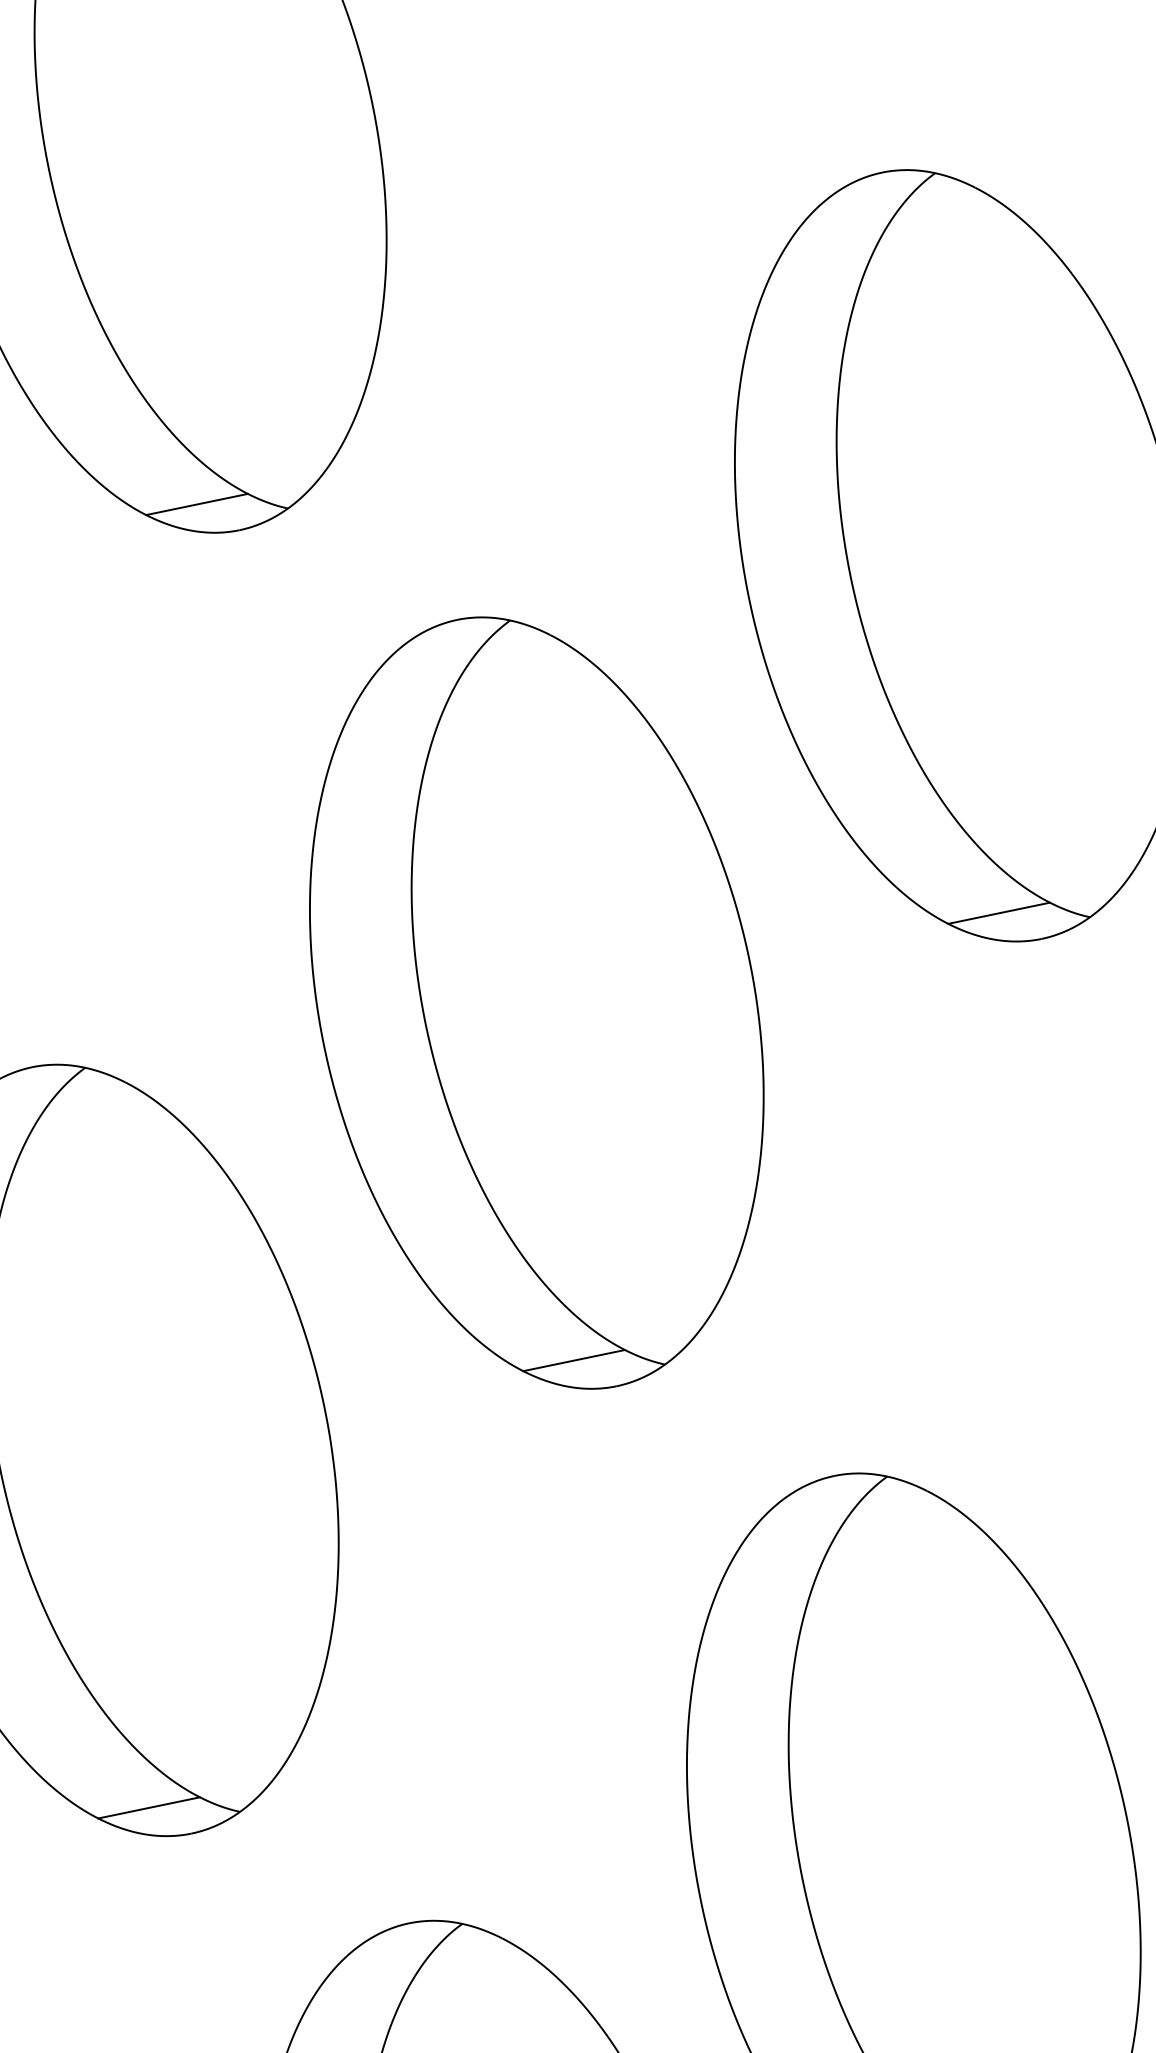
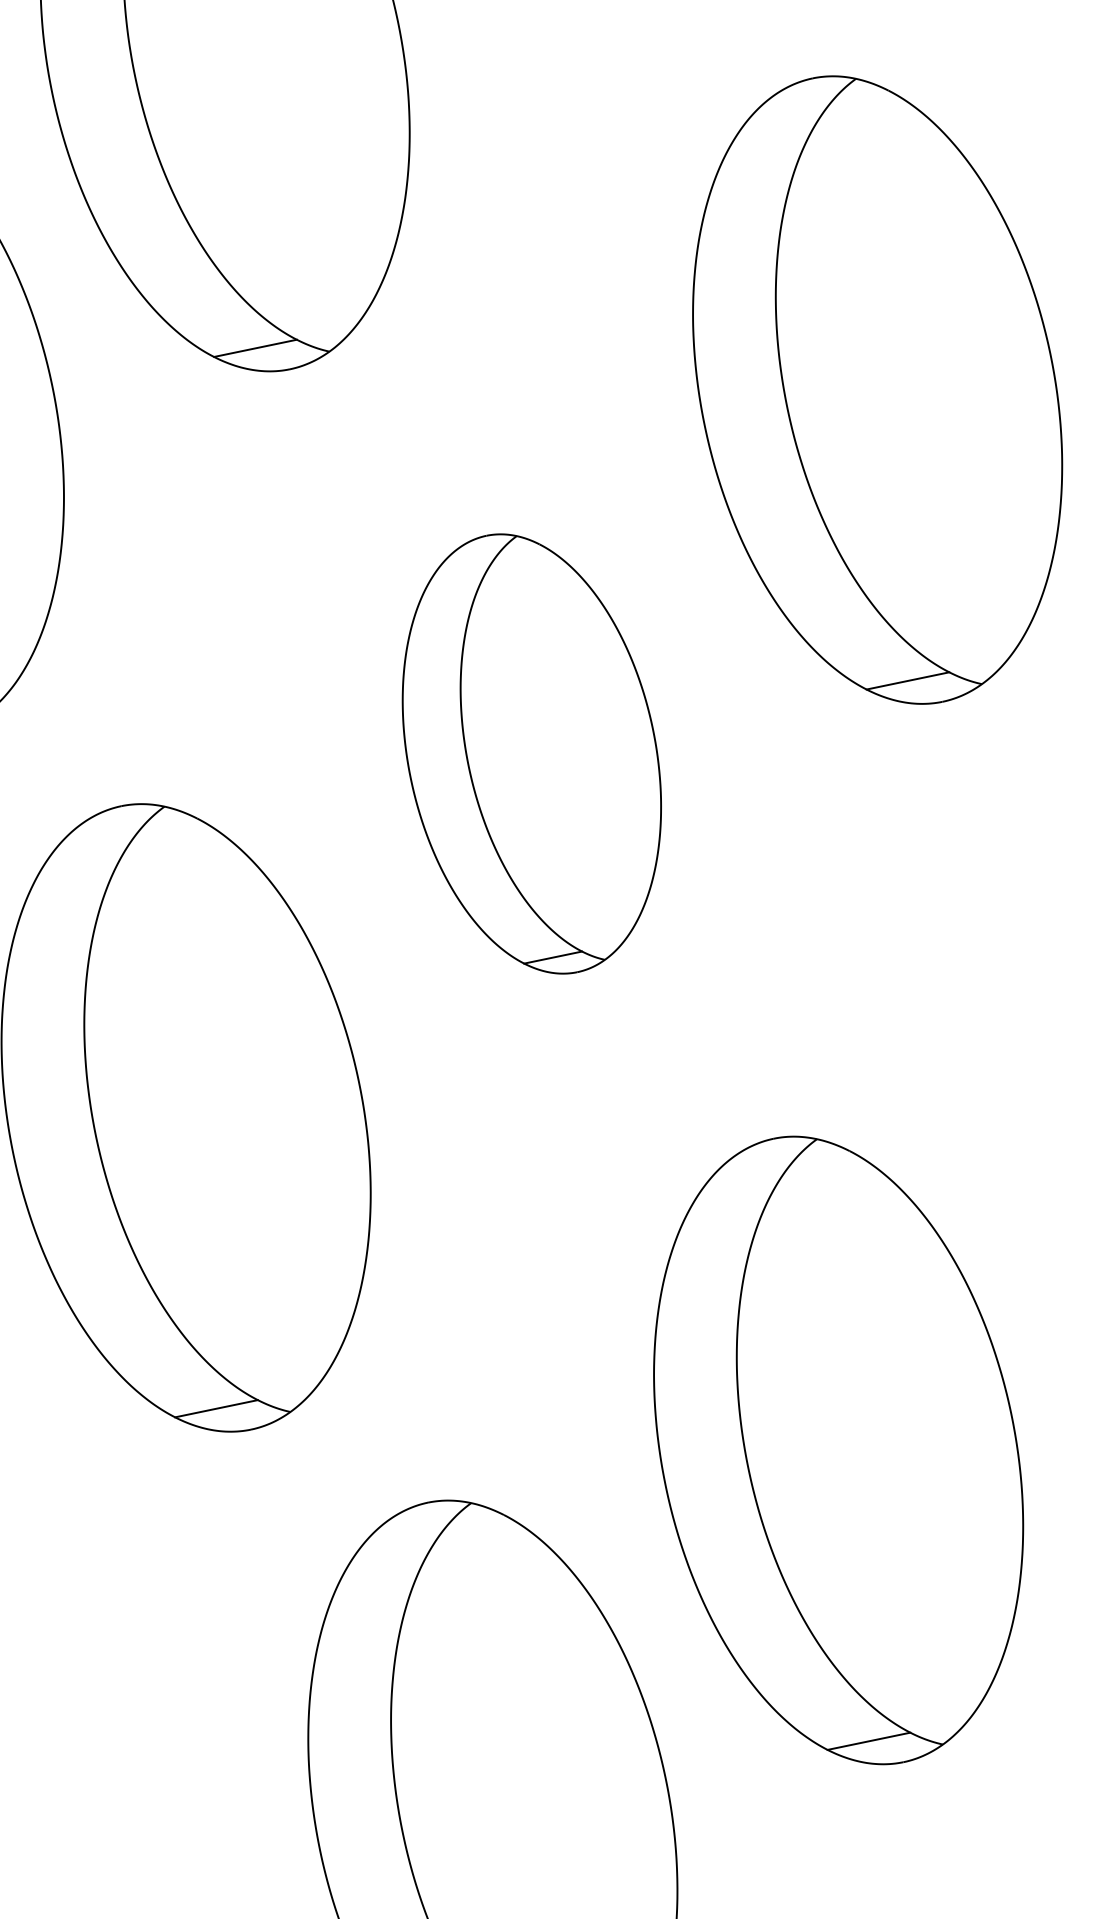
part: (536, 1002) -> (531, 753), size x0.7

